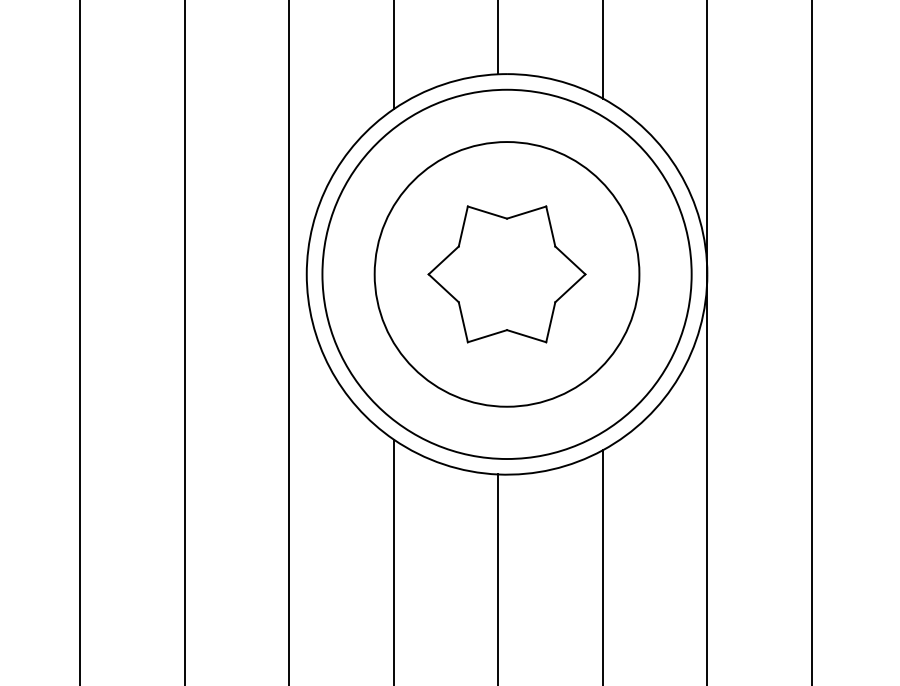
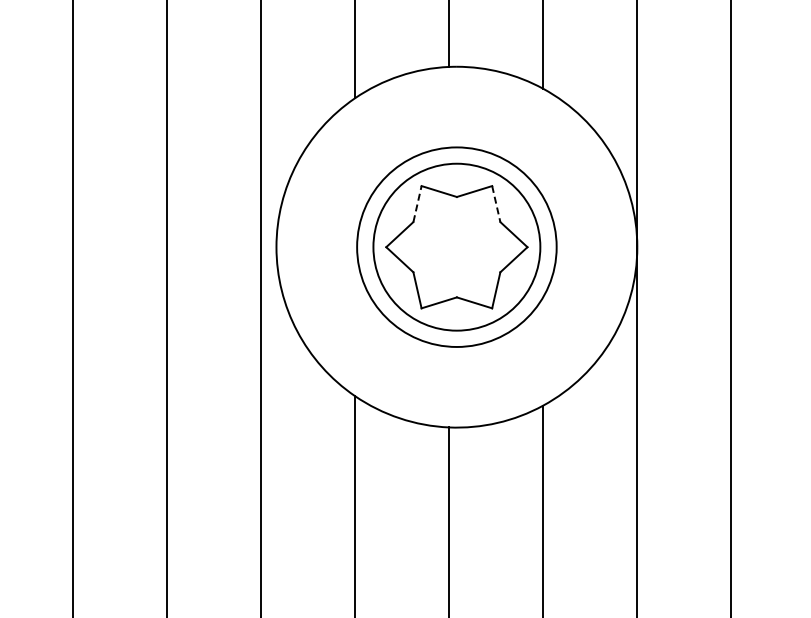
line: (463, 225) -> (417, 203), solid -> dashed
line: (551, 226) -> (496, 204), solid -> dashed
circle: (506, 273) -> (456, 246), size x0.6
circle: (506, 273) -> (456, 246), size x0.7

